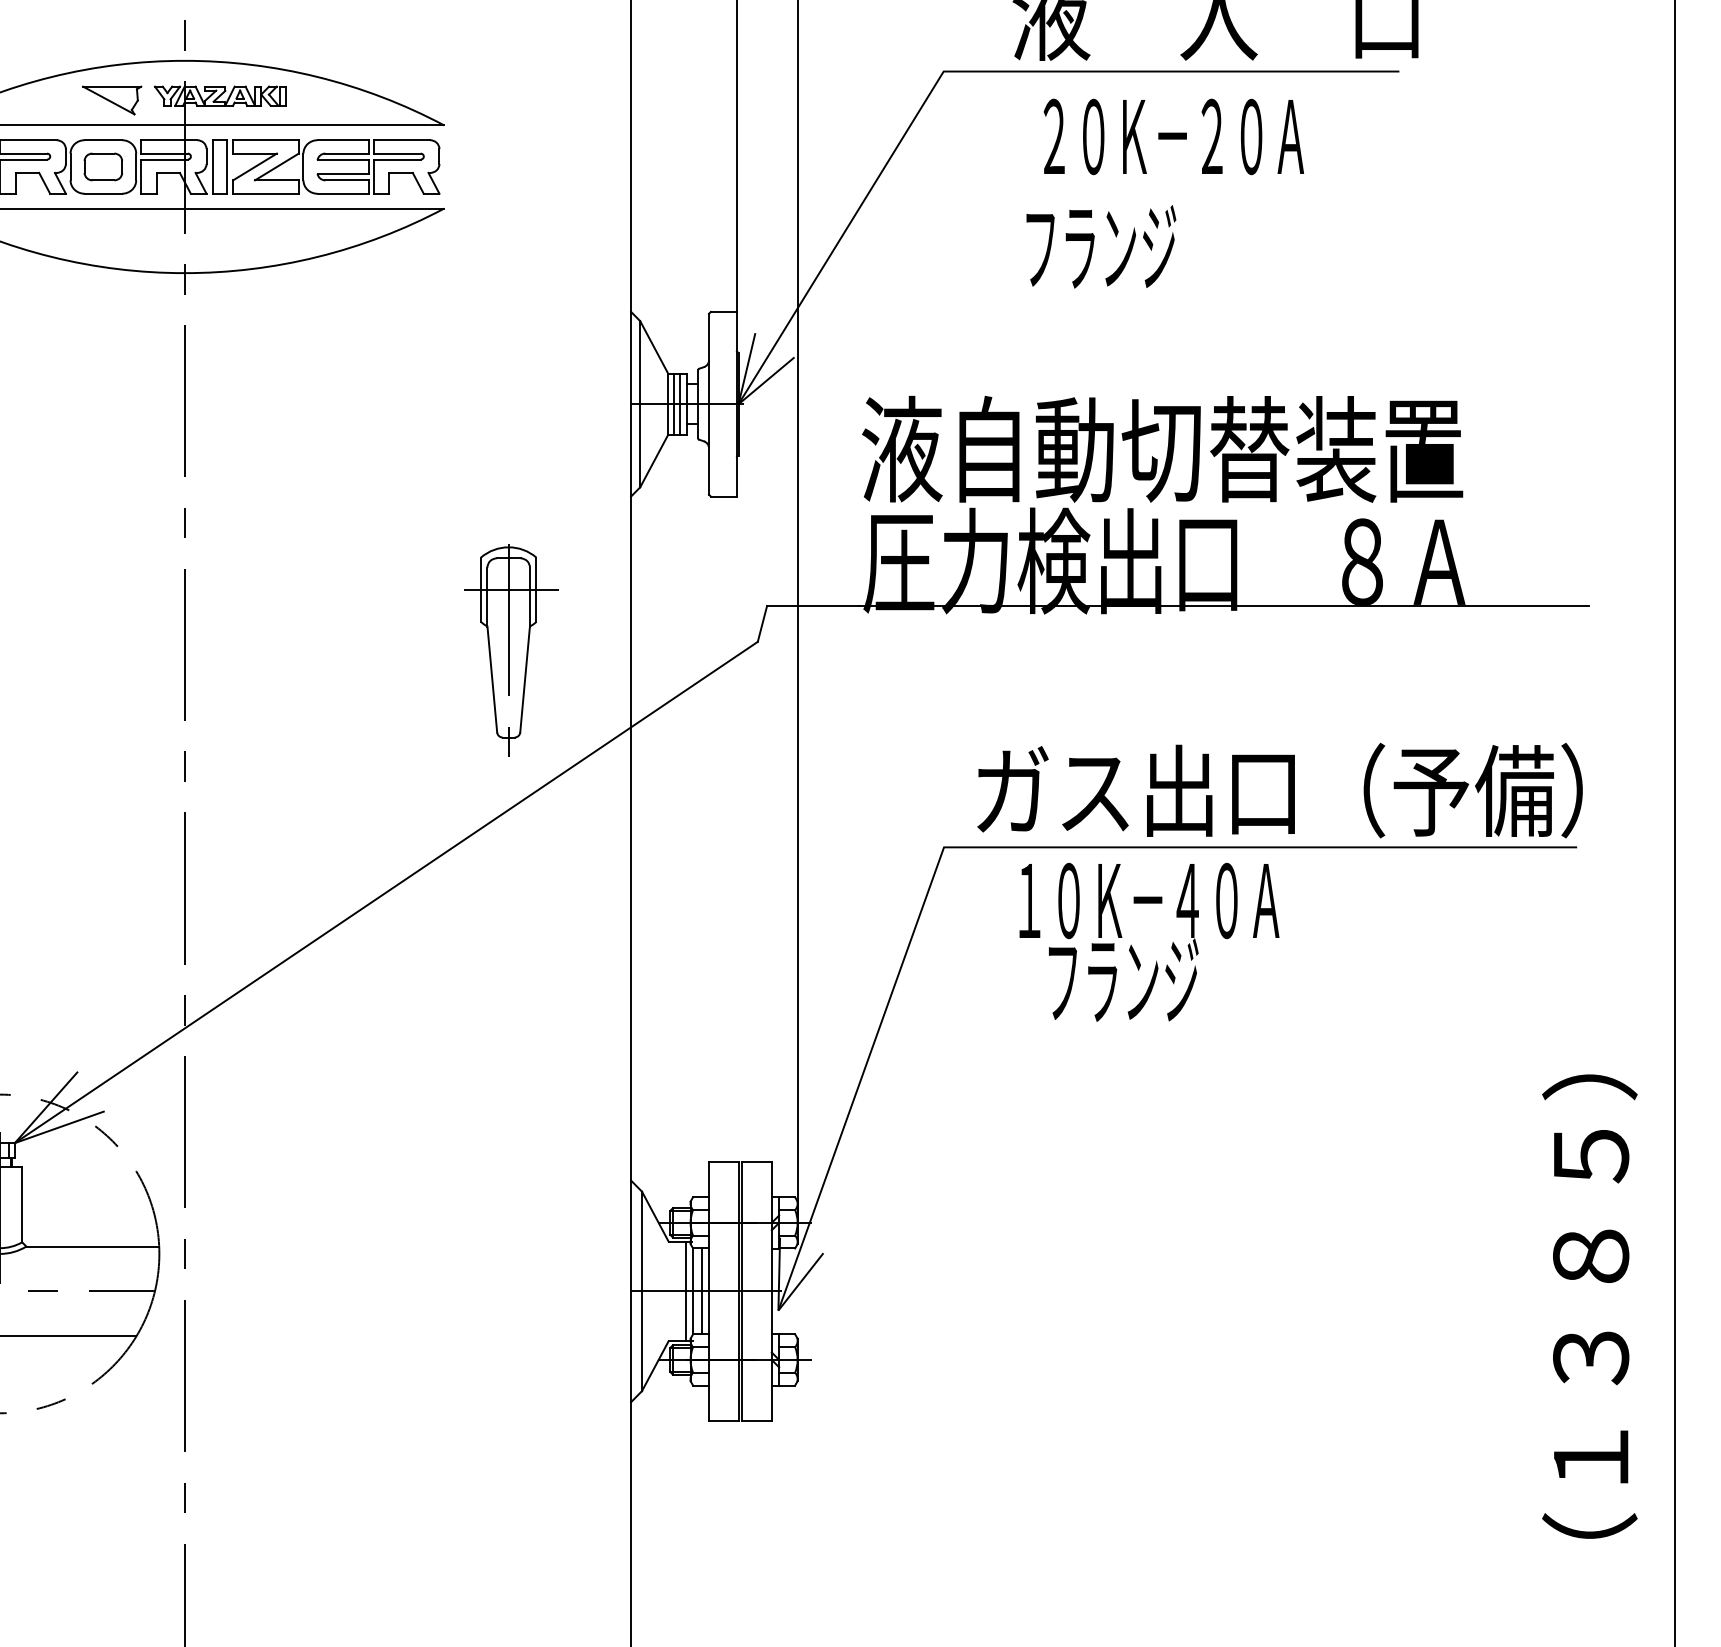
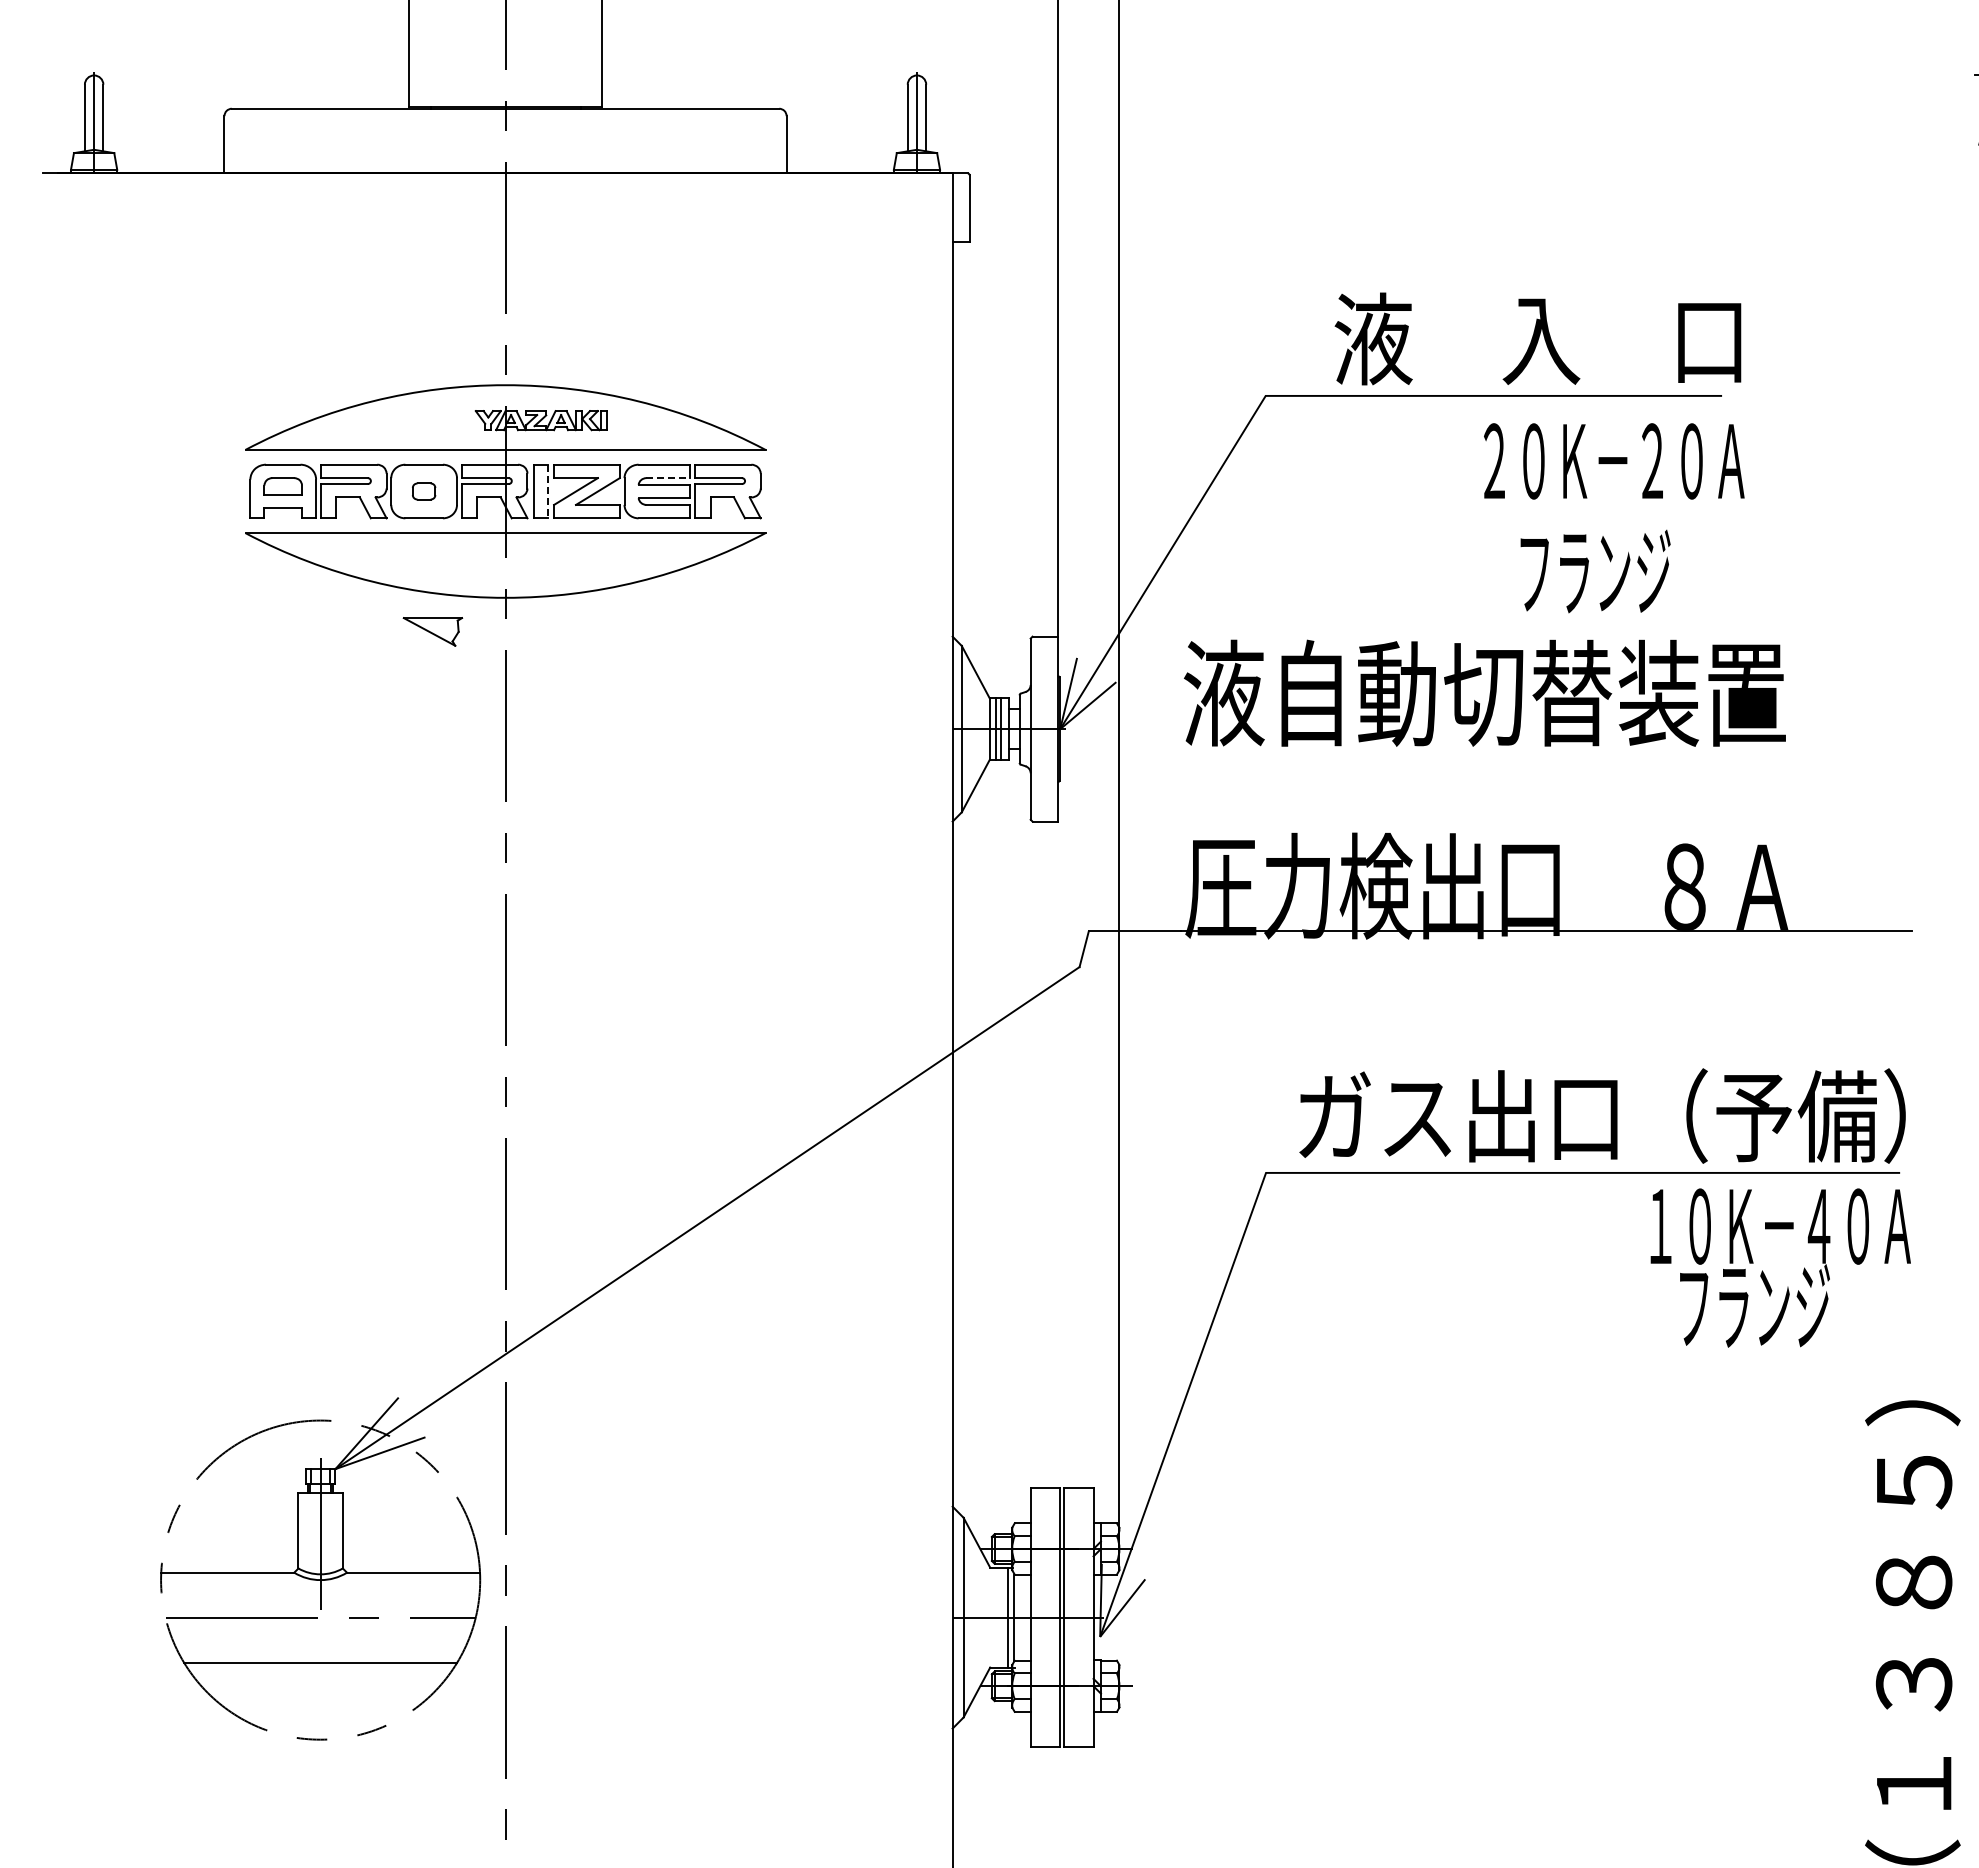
part: (111, 100) -> (432, 631), moved
text: (1174, 137) -> (1614, 461), moved
line: (347, 153) -> (668, 478), solid -> dashed
part: (102, 166) -> (423, 491), size x0.6
line: (226, 166) -> (547, 491), solid -> dashed
text: (1101, 246) -> (1595, 571), moved
text: (1162, 448) -> (1484, 692), moved
part: (511, 650) -> (832, 975), removed
text: (1149, 941) -> (1780, 1267), moved
line: (701, 1291) -> (1023, 1617), removed

